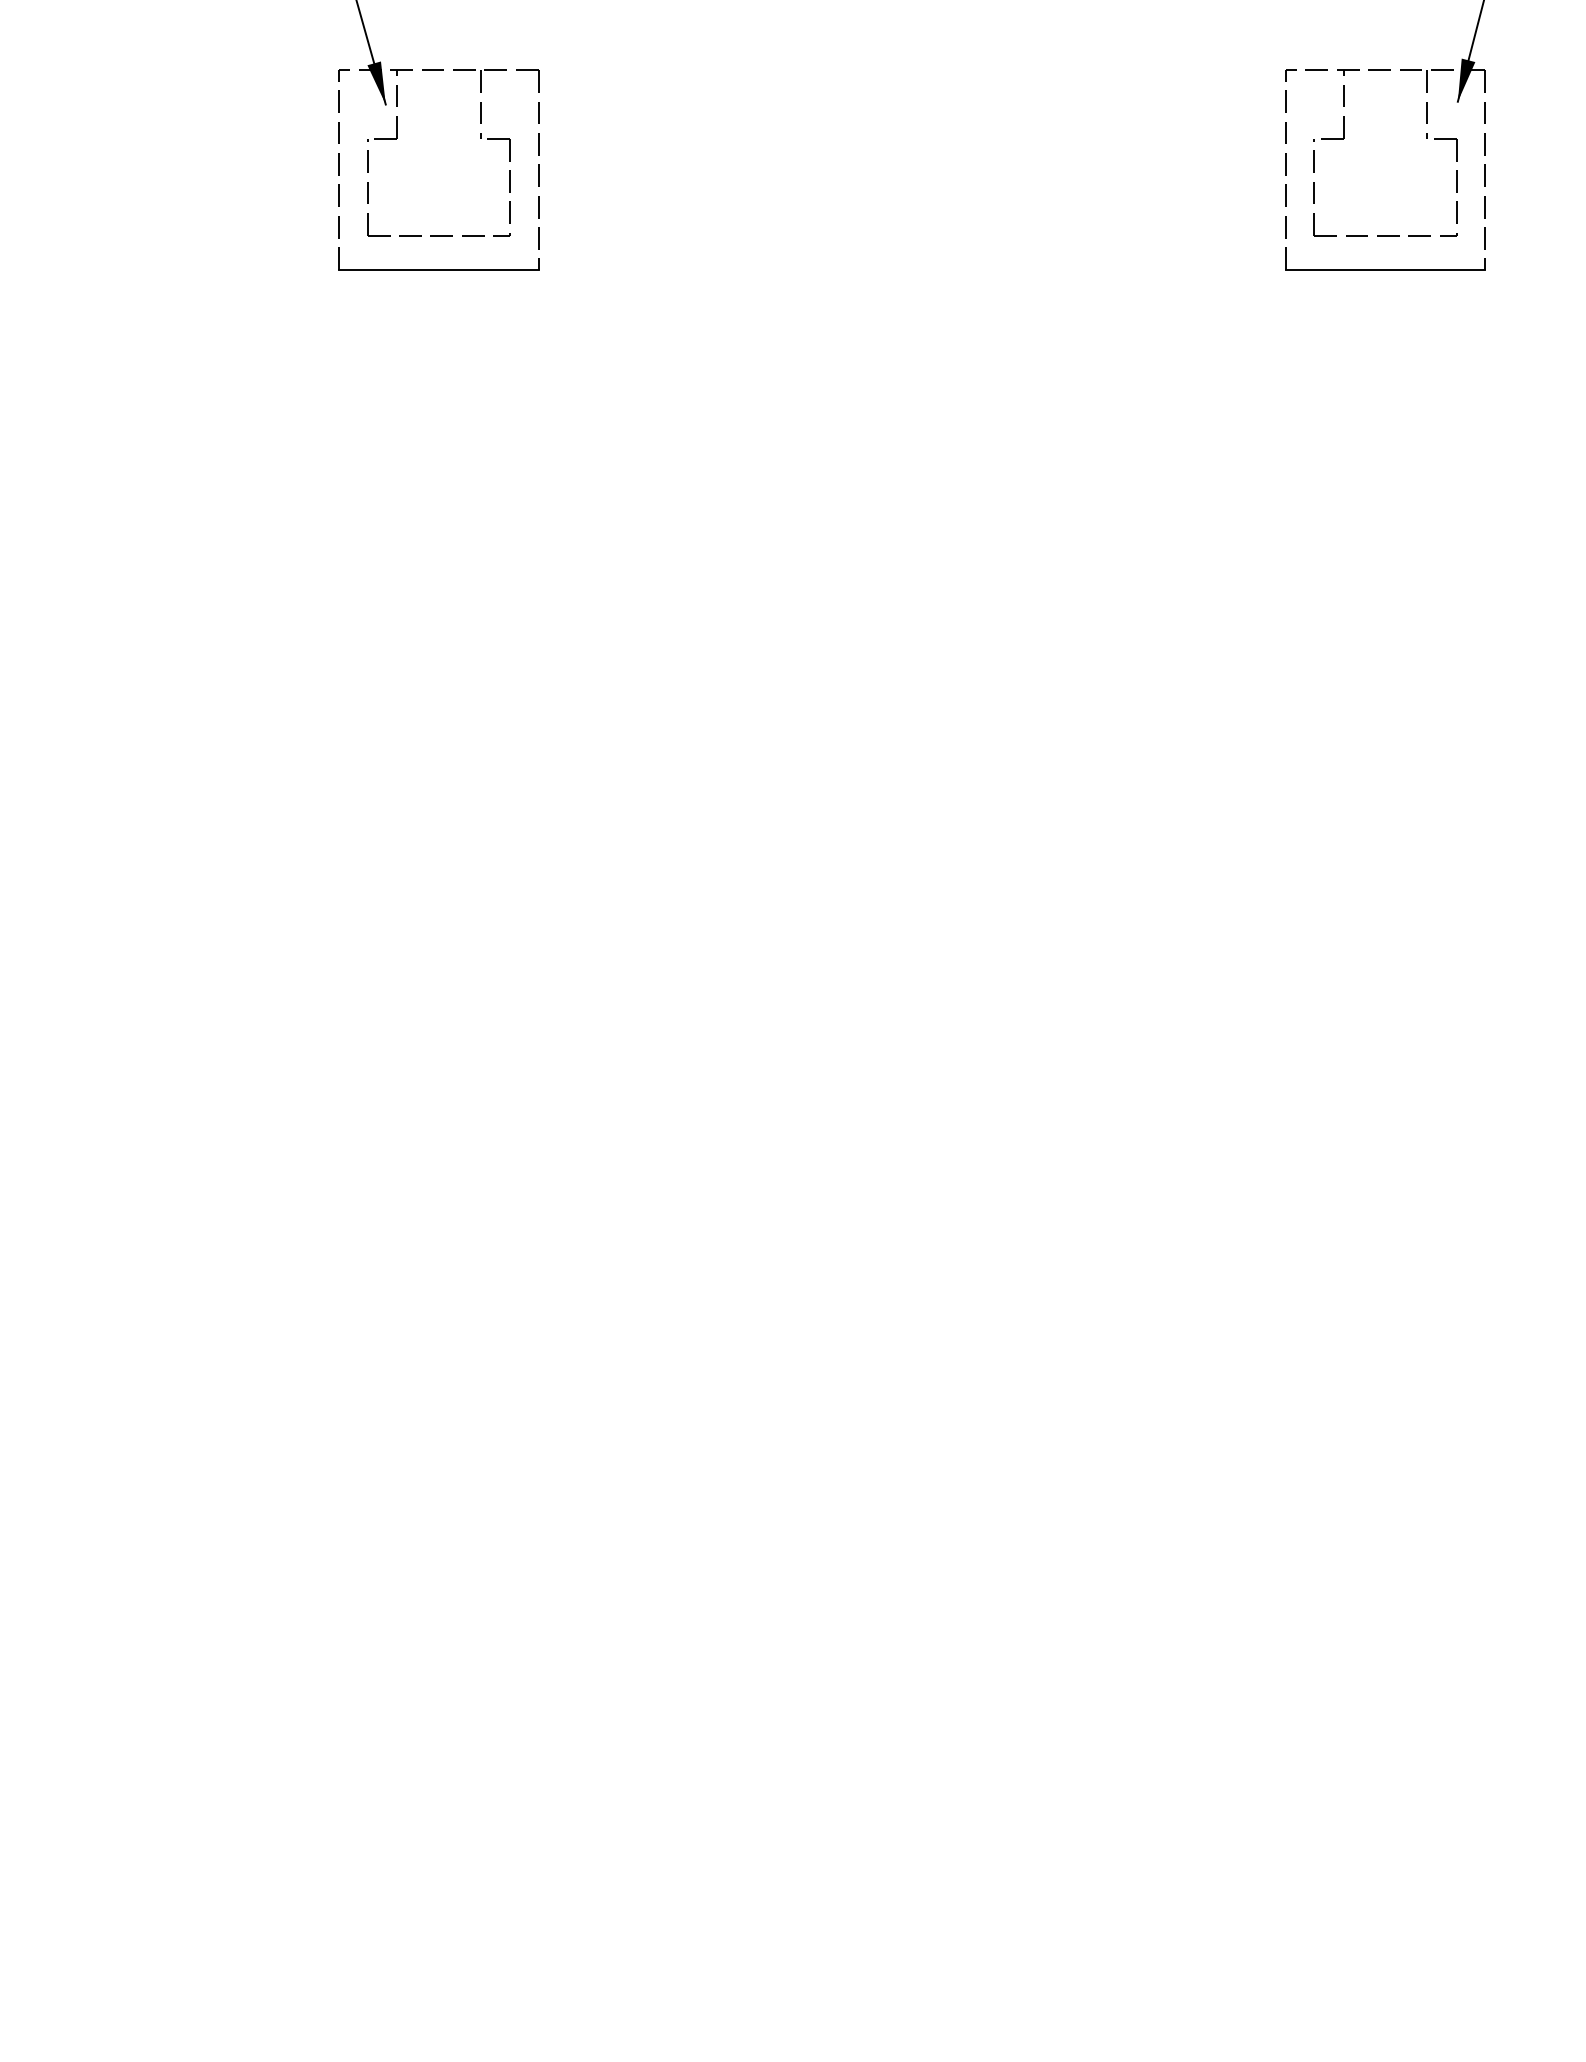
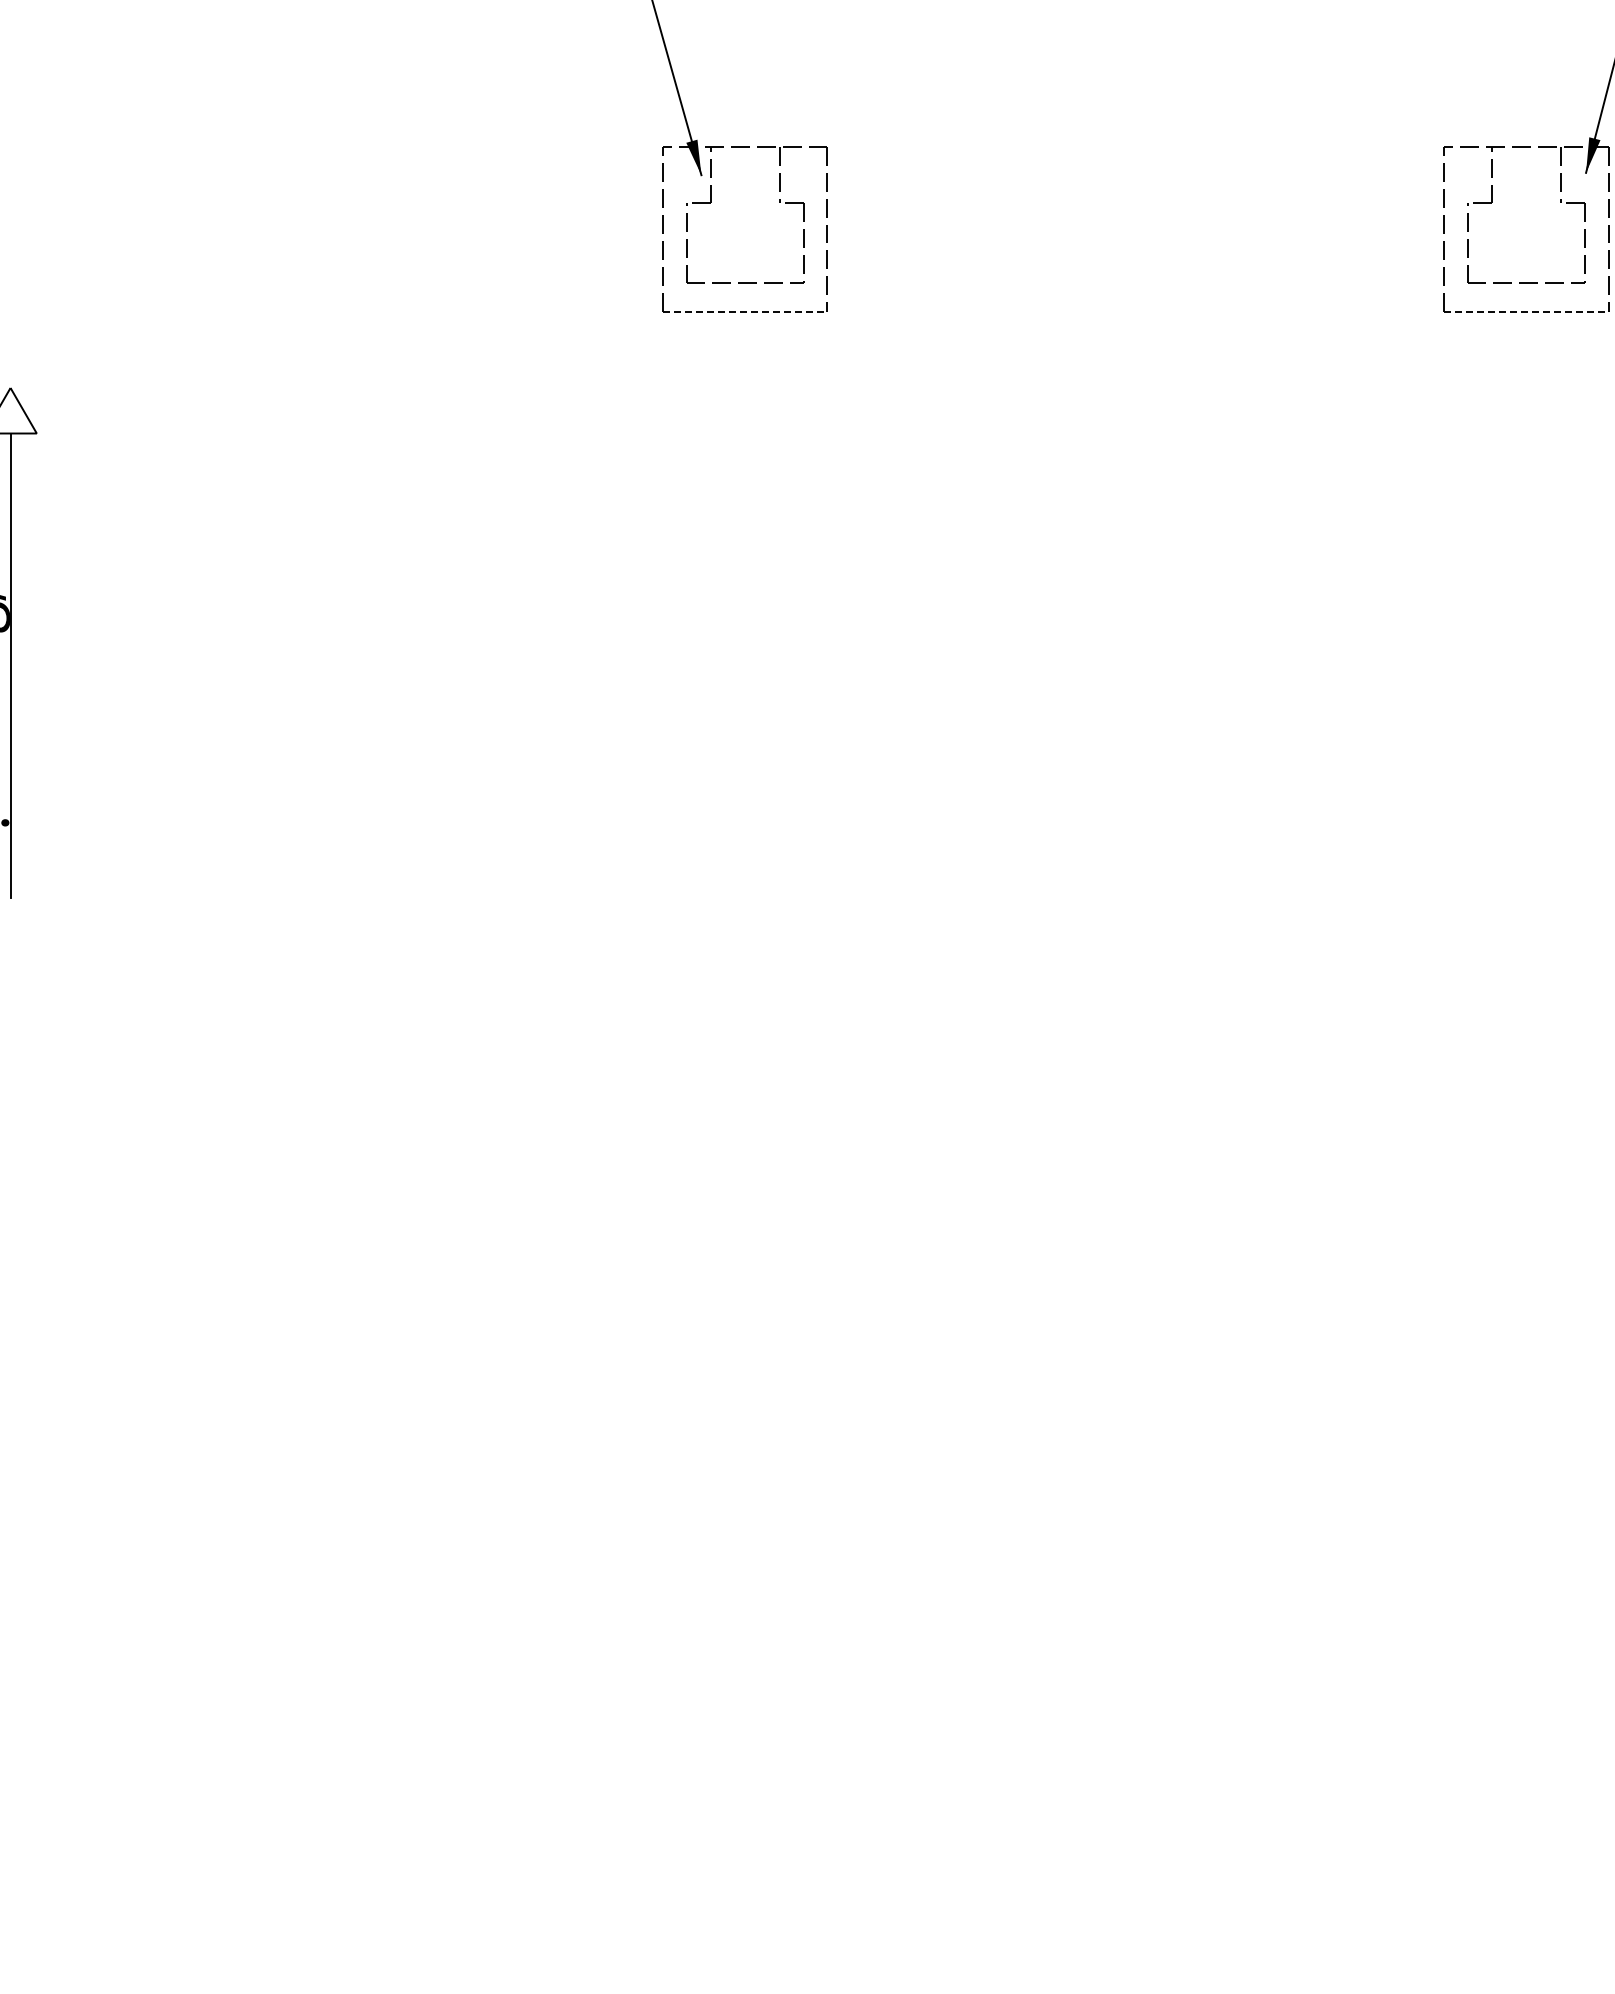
line: (439, 269) -> (745, 311), solid -> dashed
line: (1385, 269) -> (1526, 311), solid -> dashed

